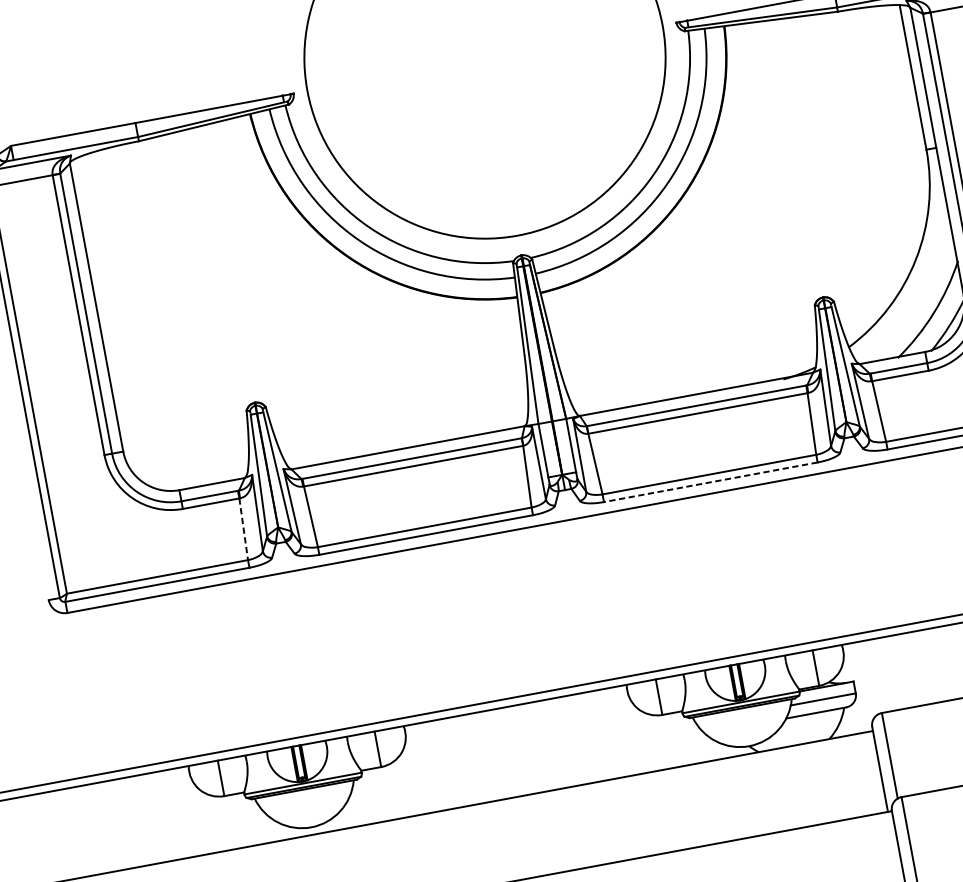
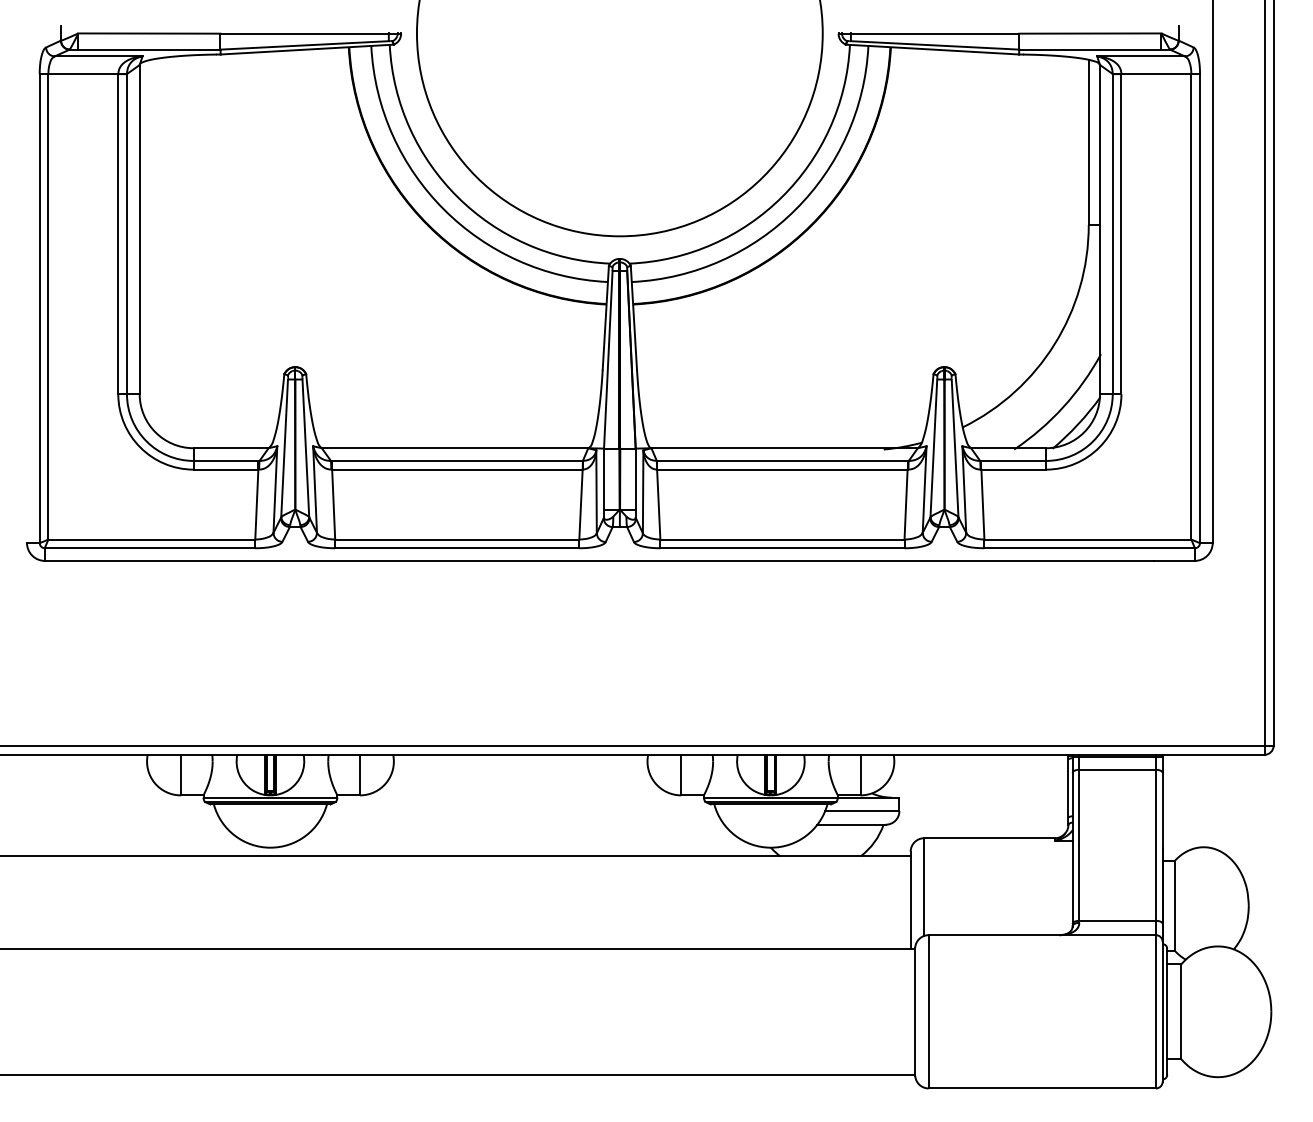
line: (710, 482) -> (781, 548), dashed -> solid
line: (243, 529) -> (256, 504), dashed -> solid

